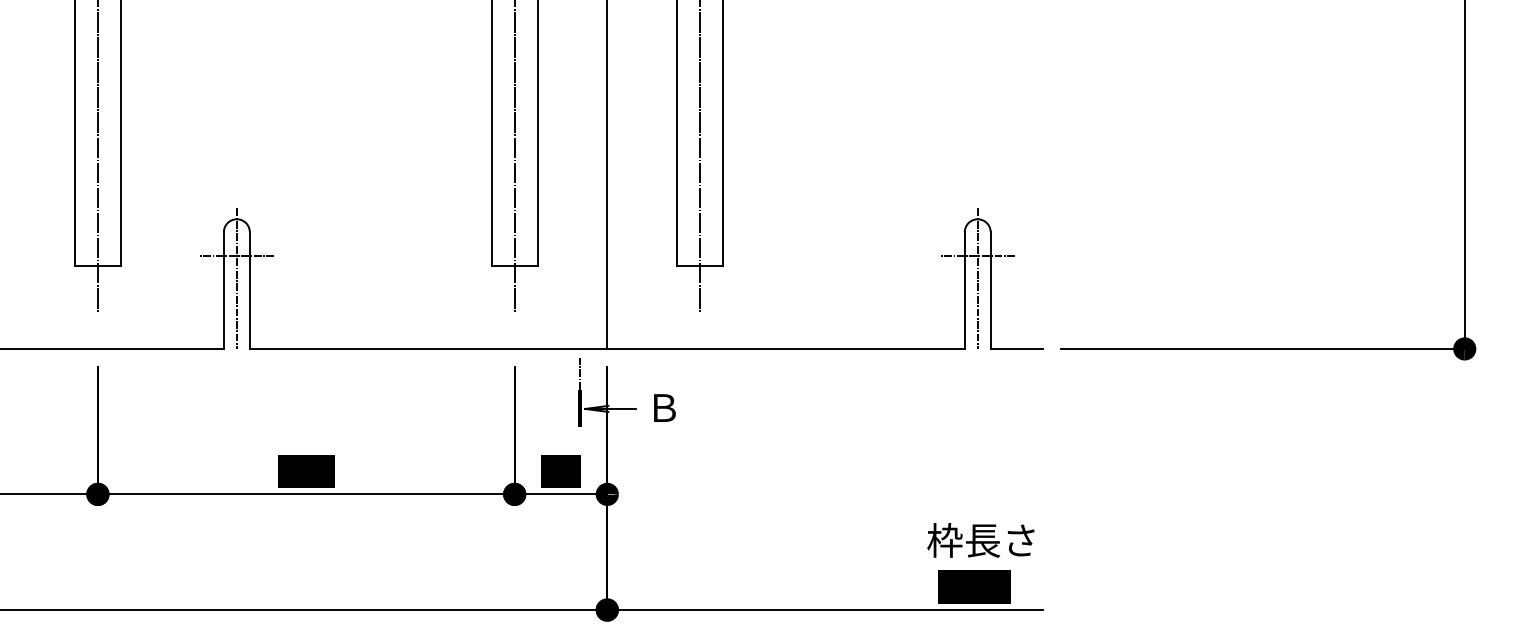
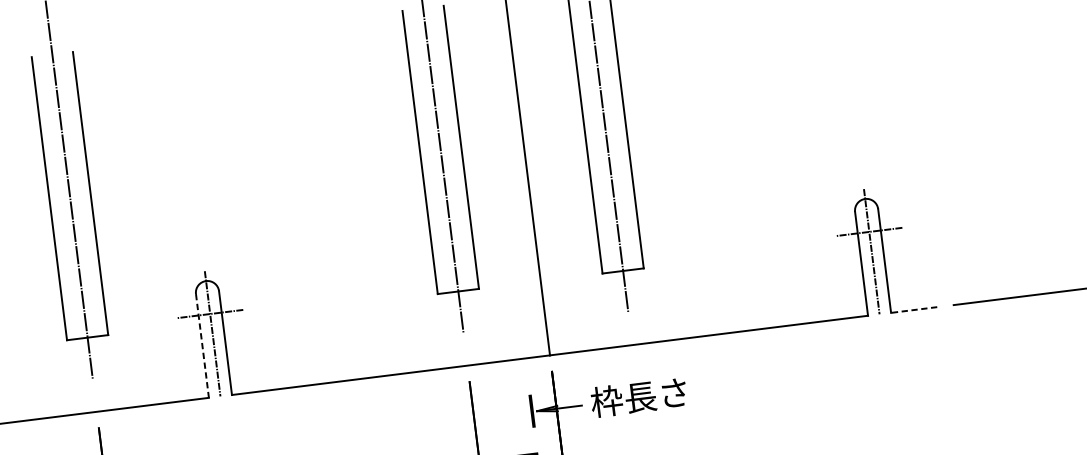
line: (223, 291) -> (202, 346), solid -> dashed
line: (1016, 348) -> (913, 309), solid -> dashed
line: (579, 373) -> (527, 380), removed
text: (699, 407) -> (638, 397), Ｂ -> 枠長さ

